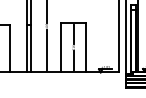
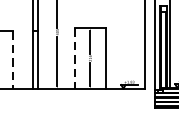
line: (61, 47) -> (75, 58), solid -> dashed
line: (10, 49) -> (12, 60), solid -> dashed

